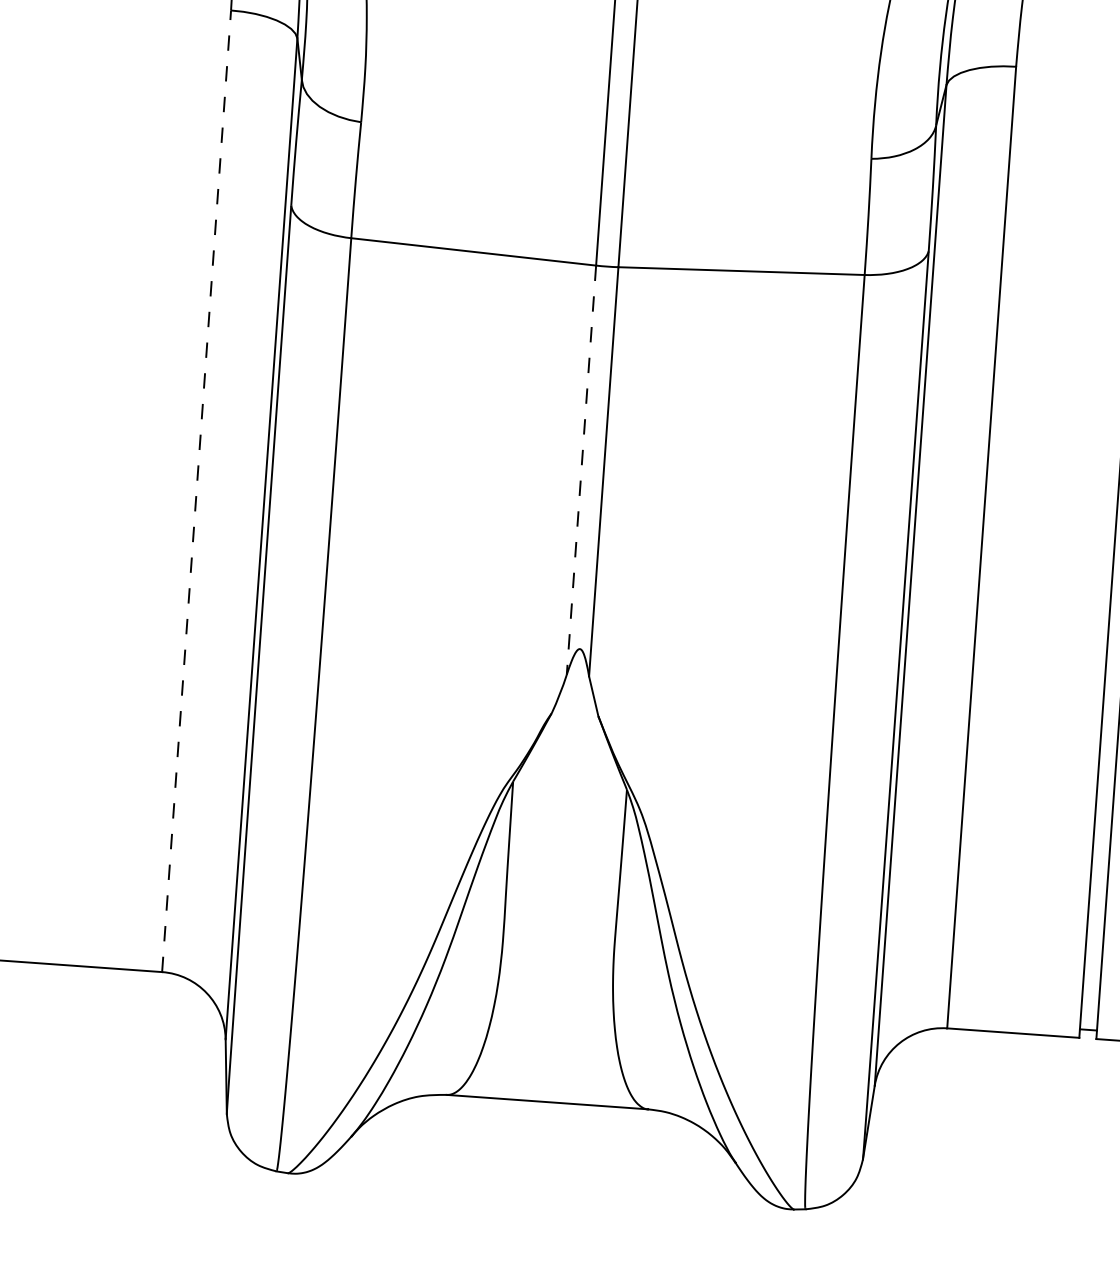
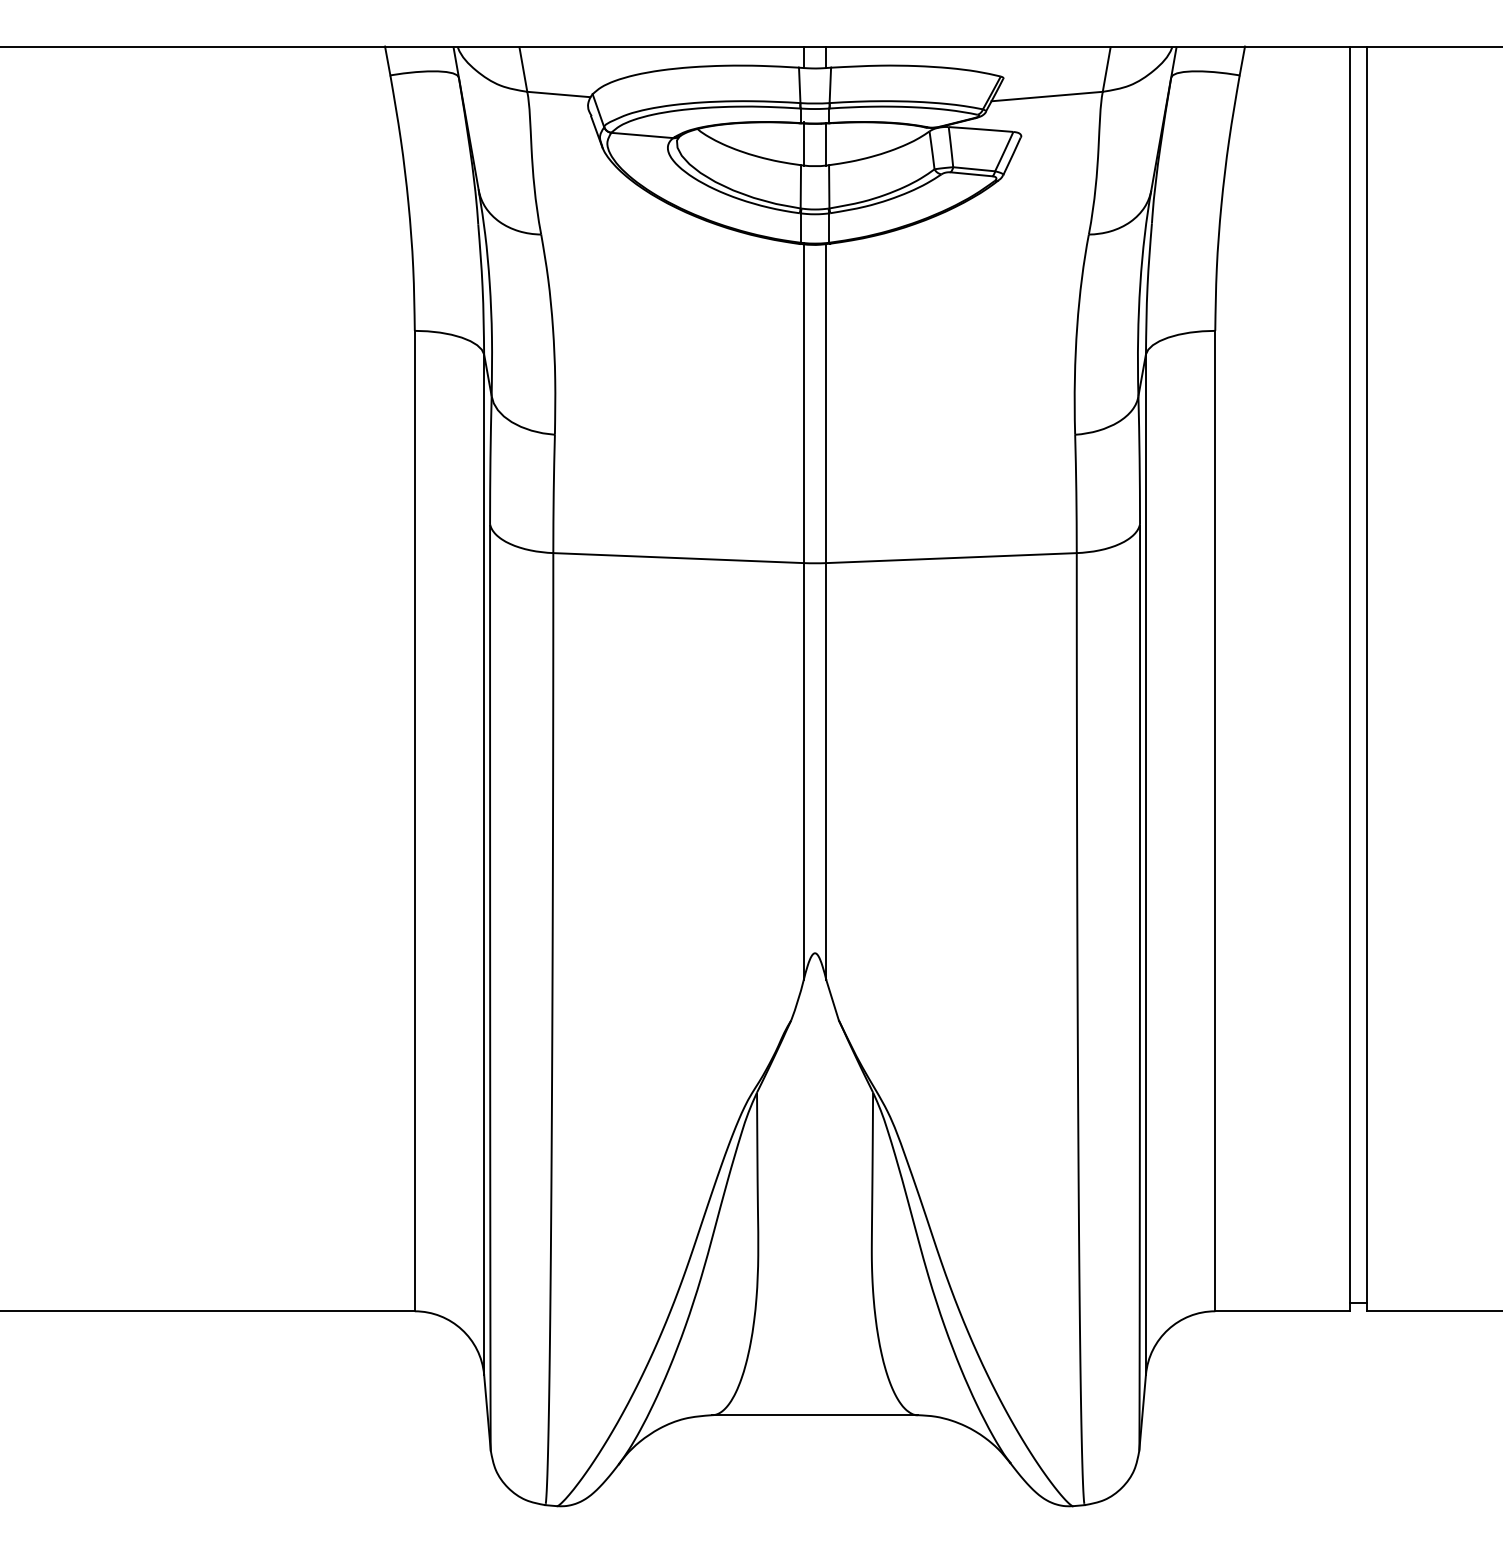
line: (581, 469) -> (803, 771), dashed -> solid
line: (196, 490) -> (414, 820), dashed -> solid

